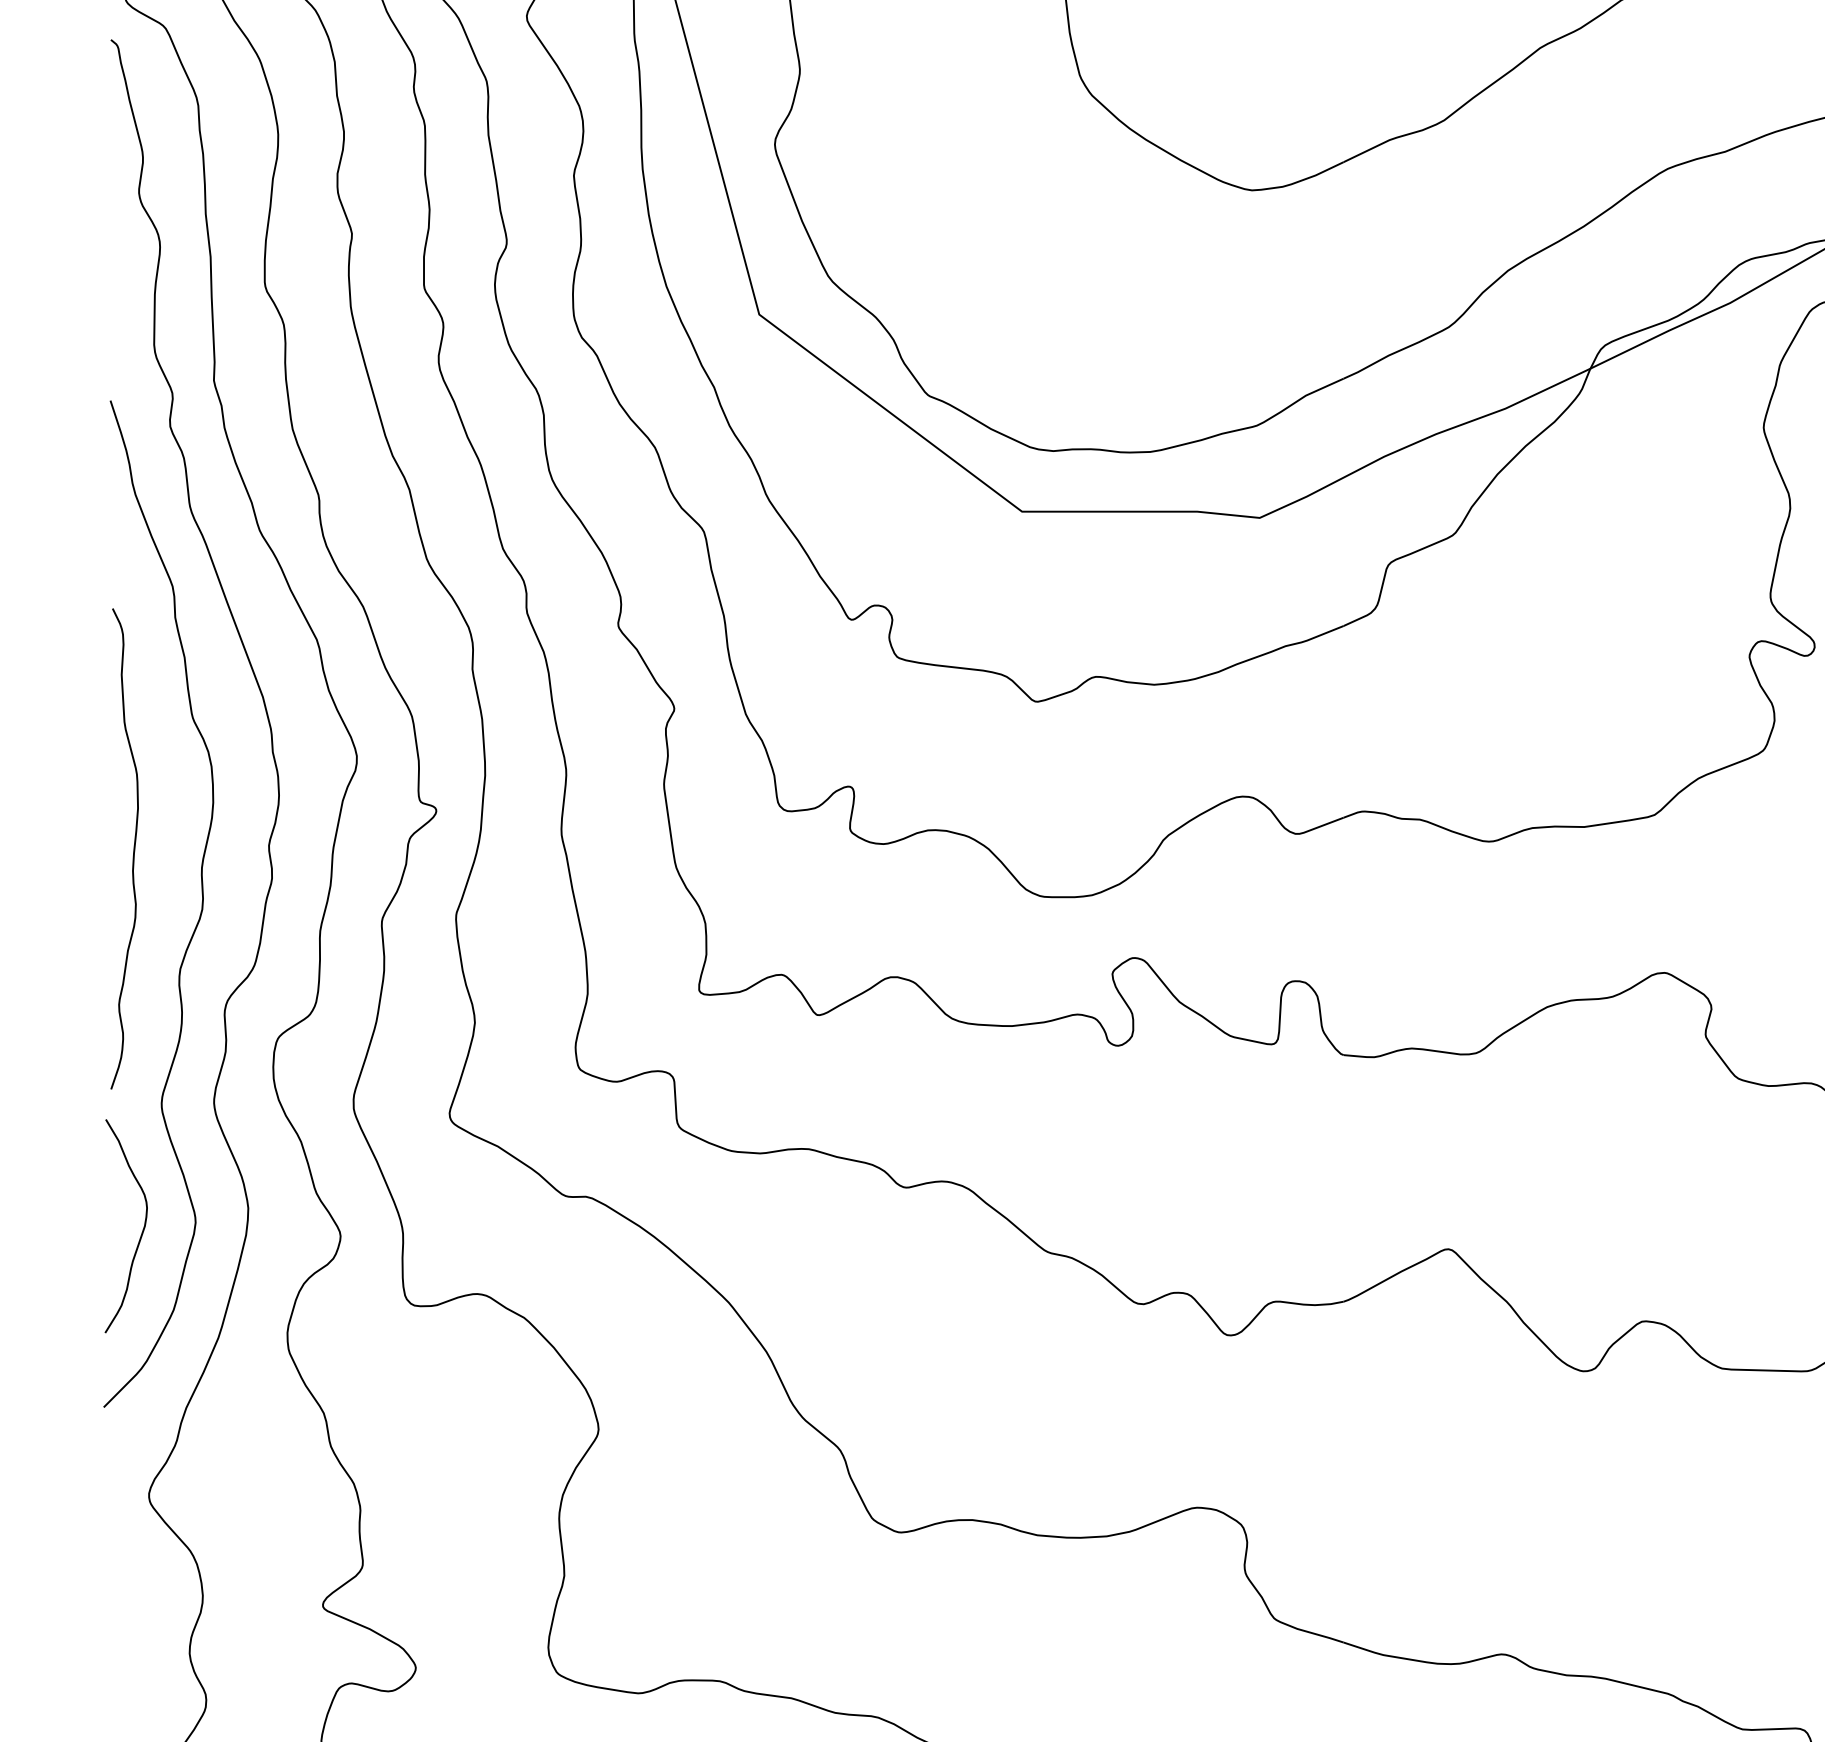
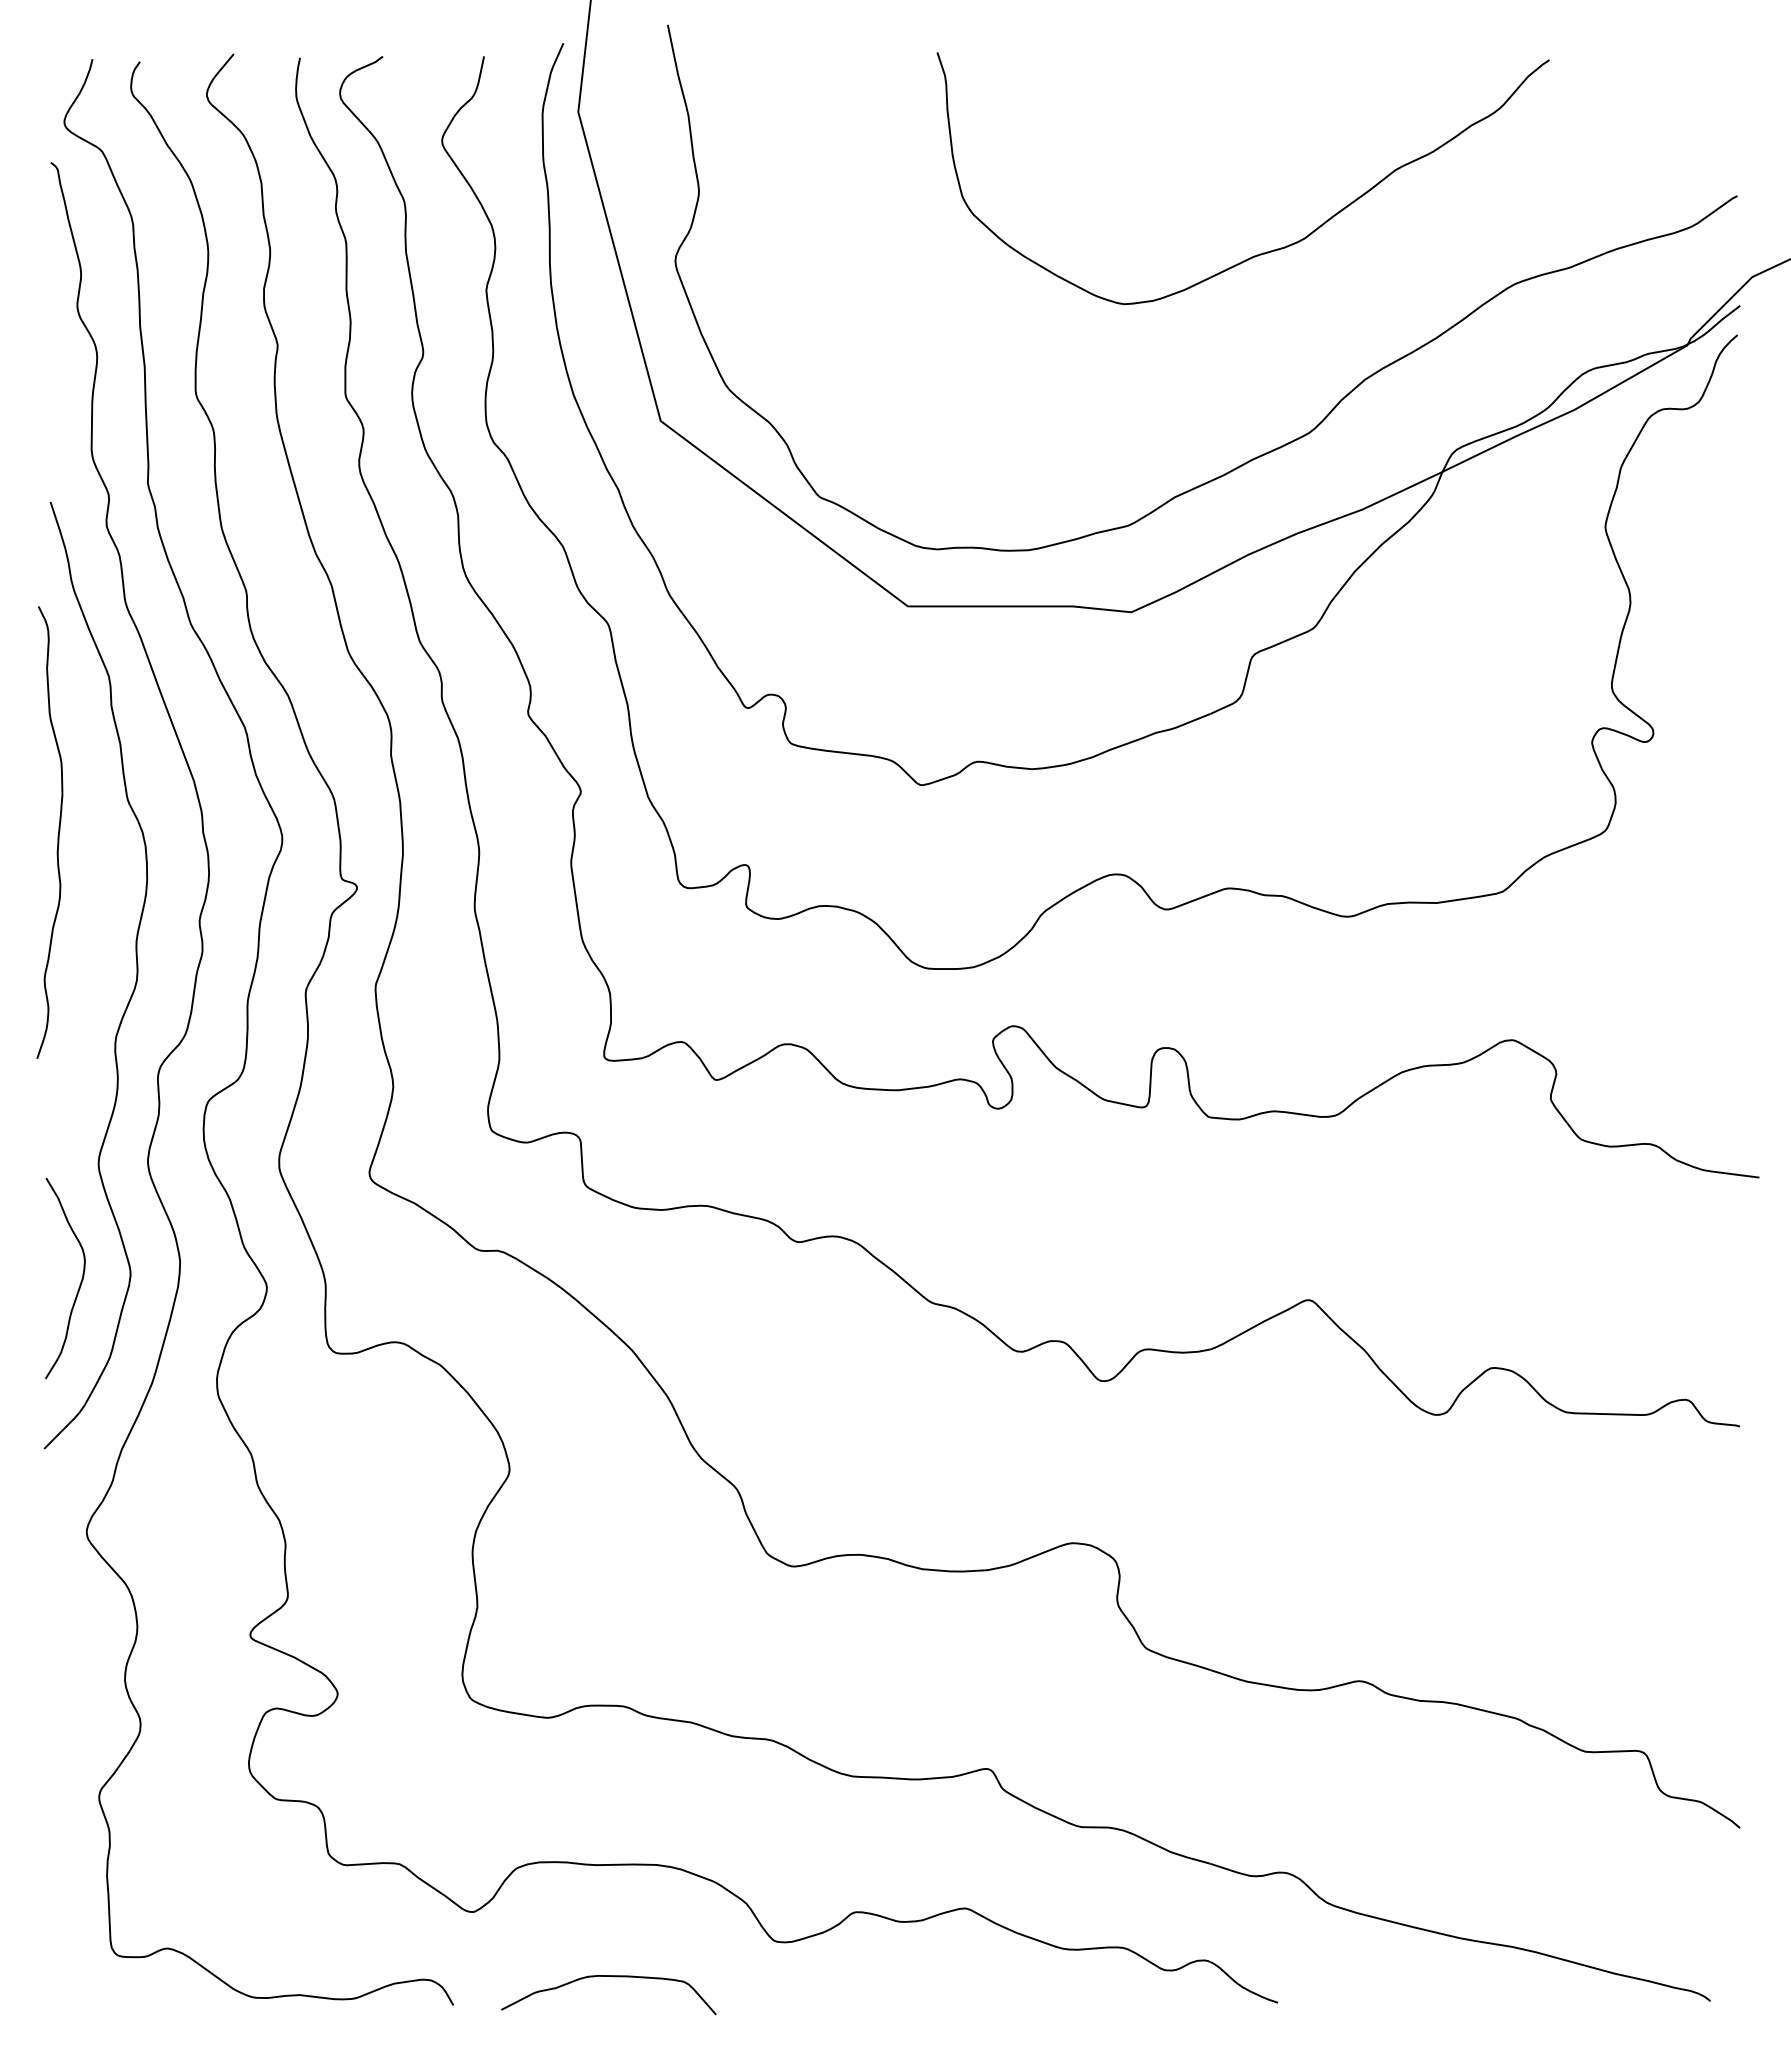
curve: (132, 852) -> (57, 835), moved

